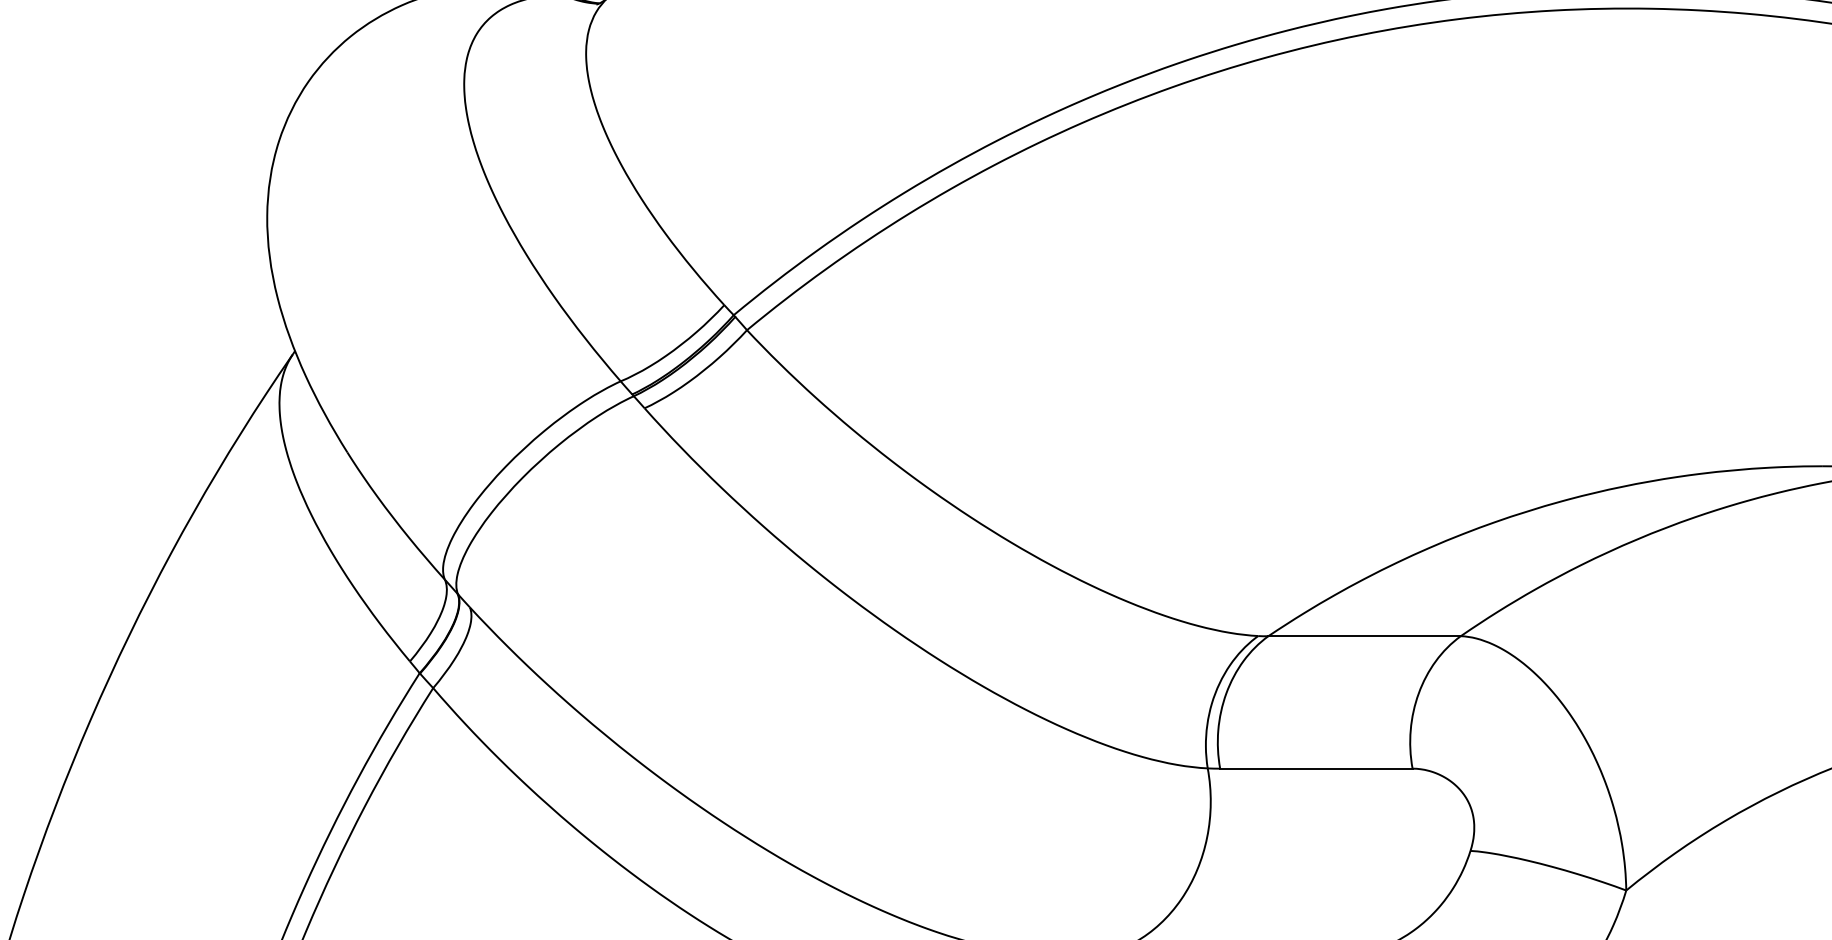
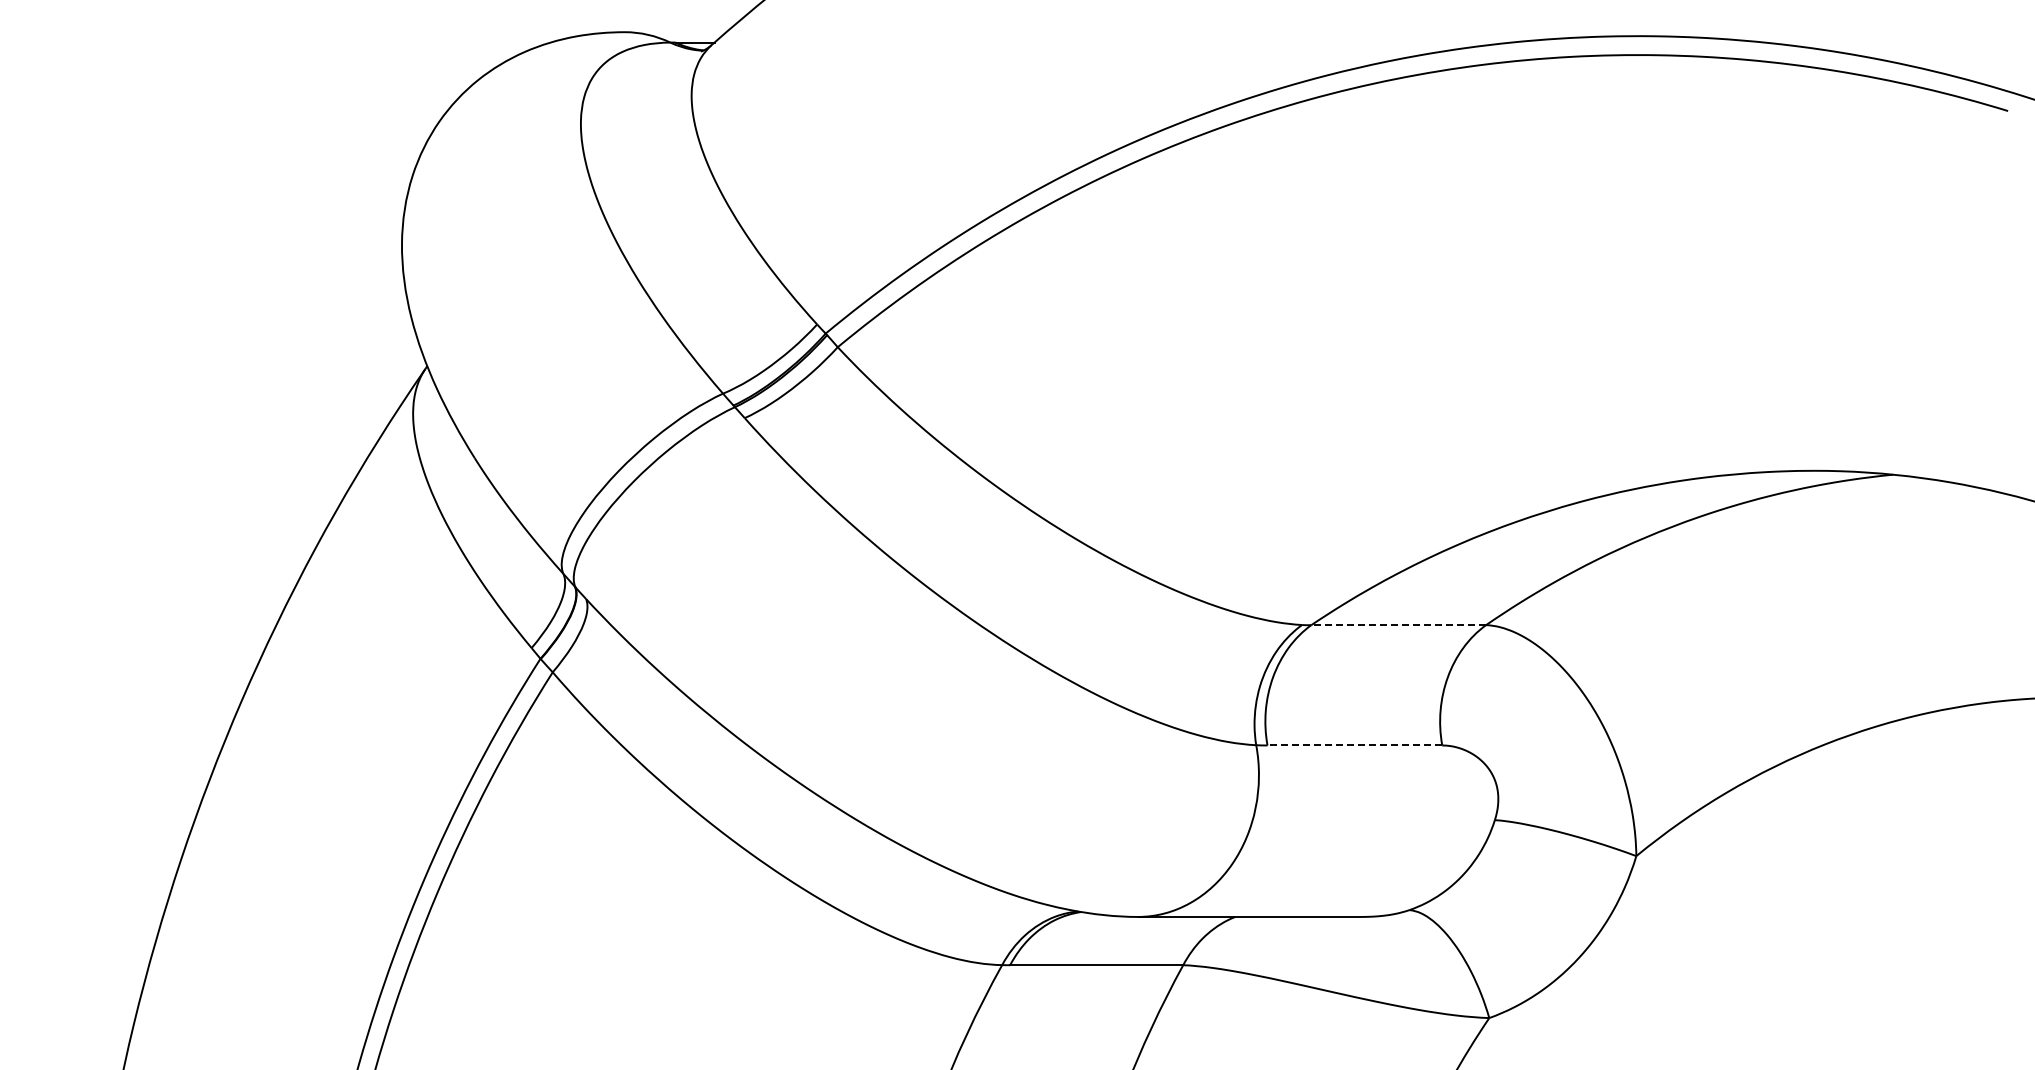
line: (1364, 636) -> (1398, 625), solid -> dashed
line: (1315, 768) -> (1354, 745), solid -> dashed

